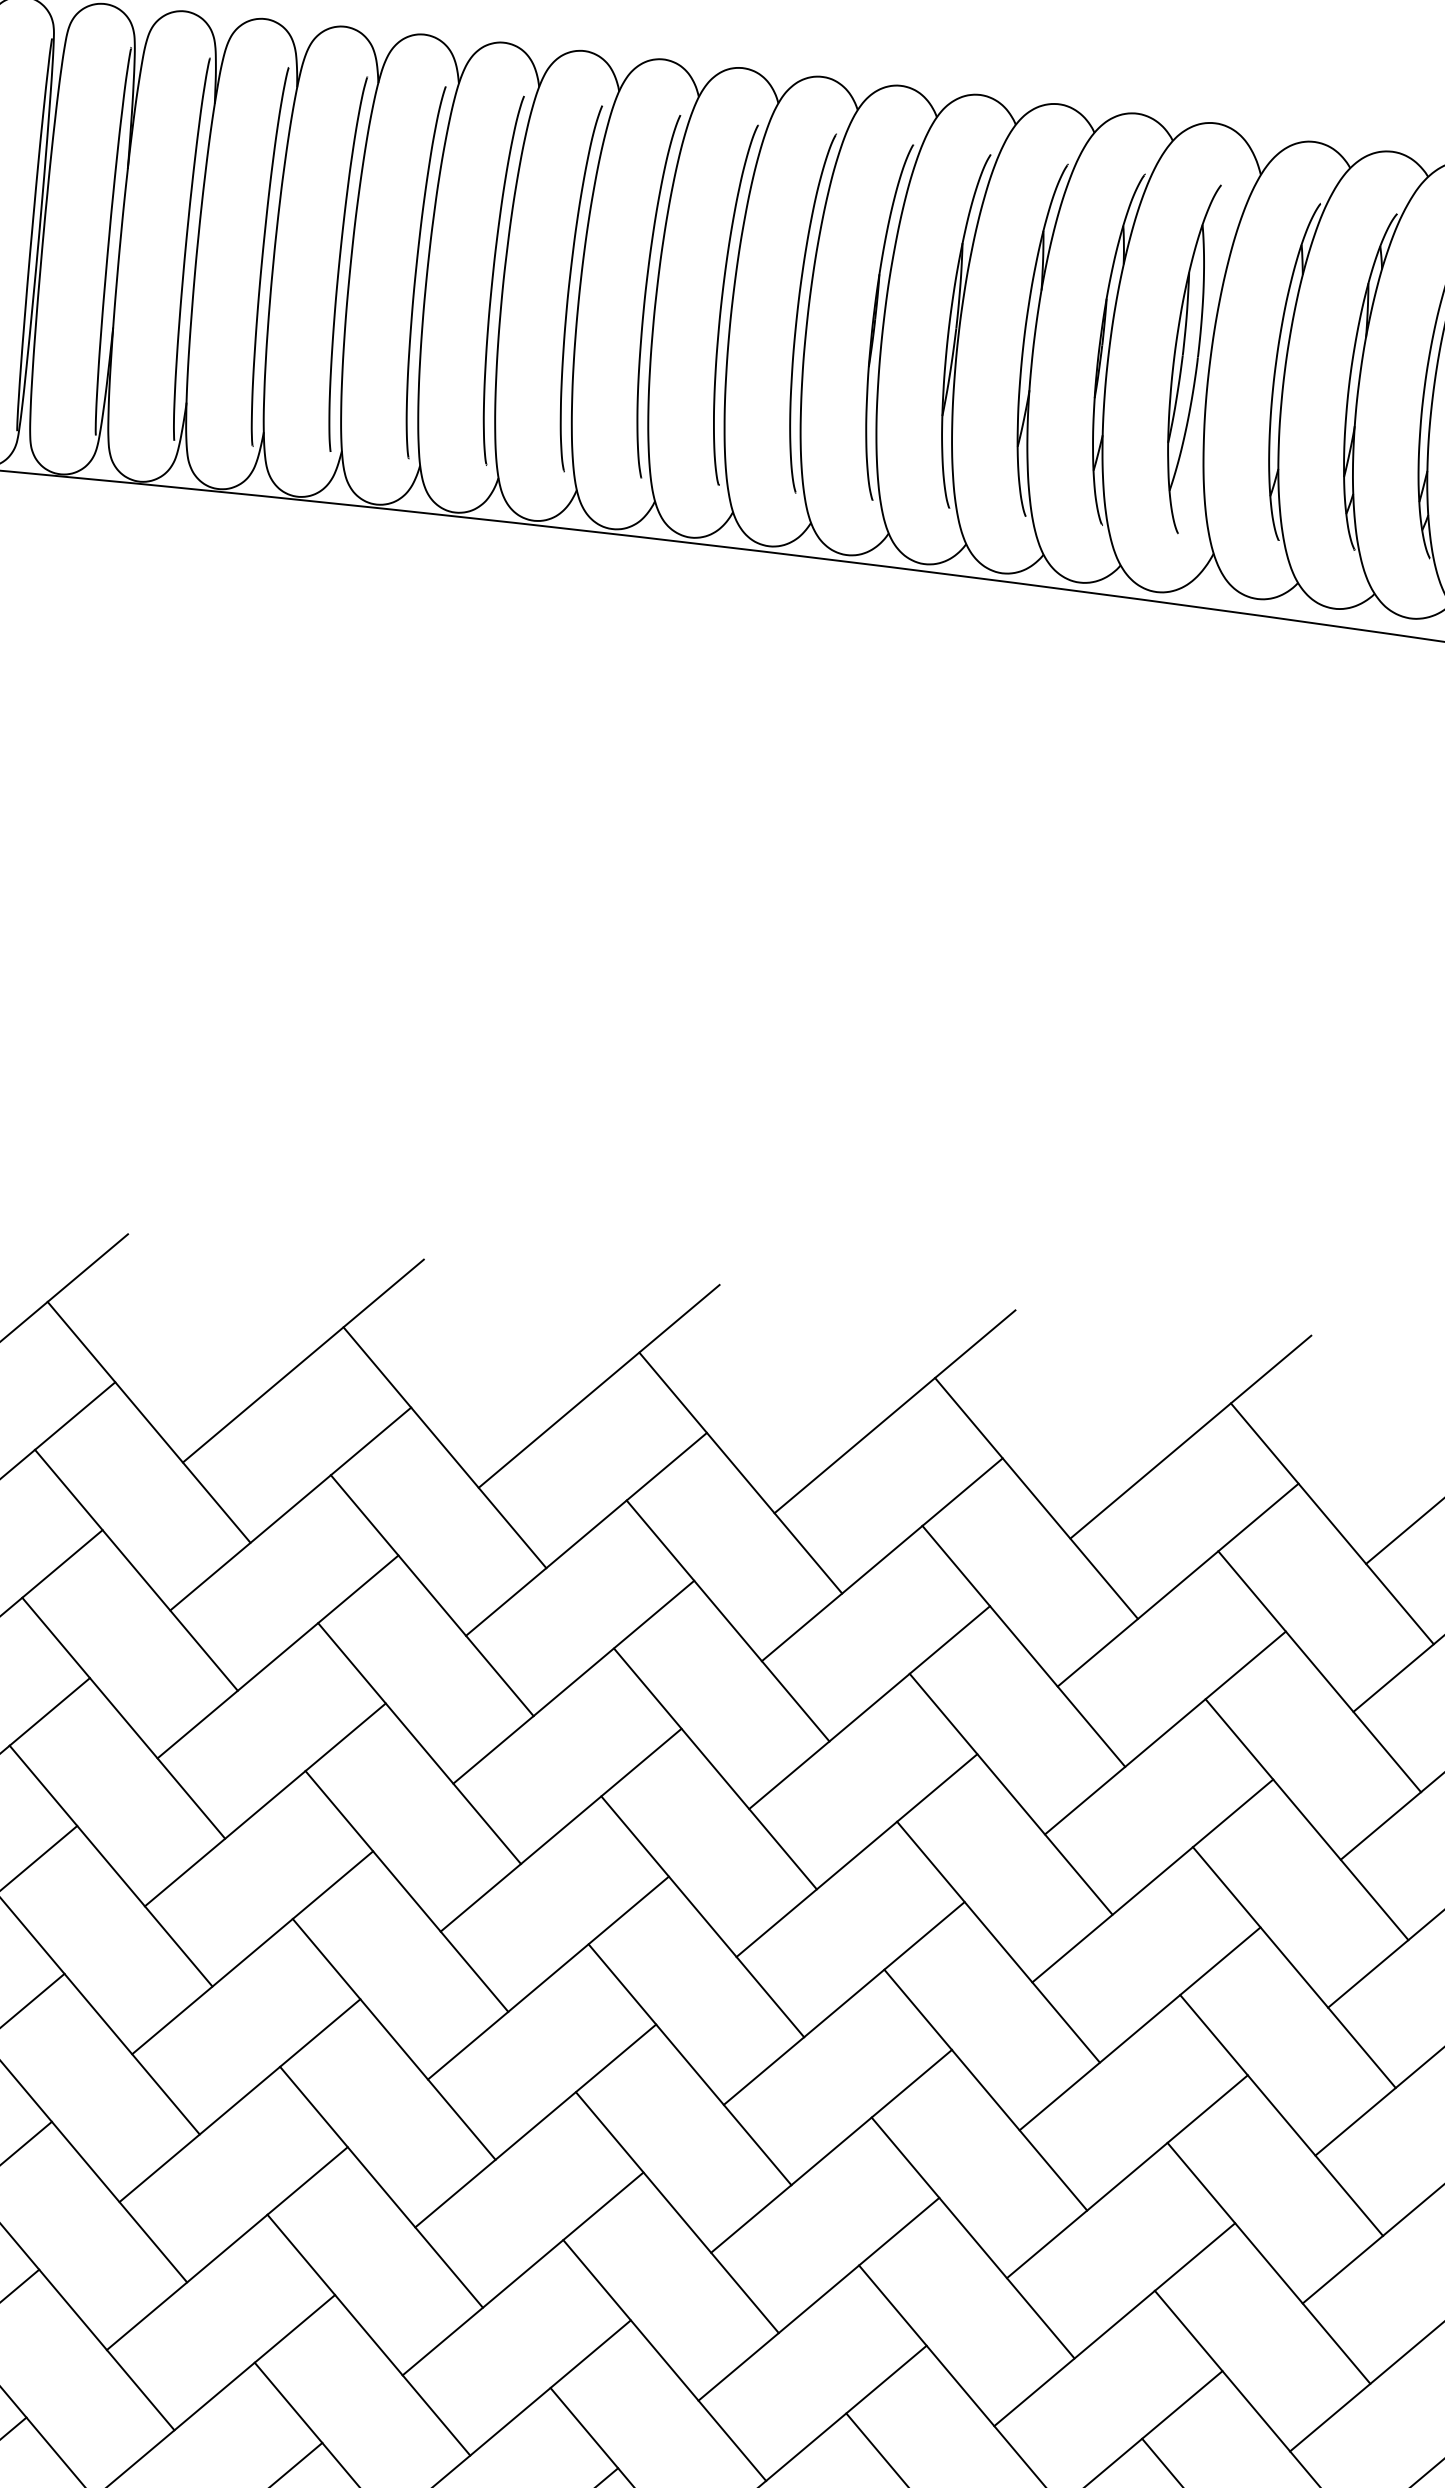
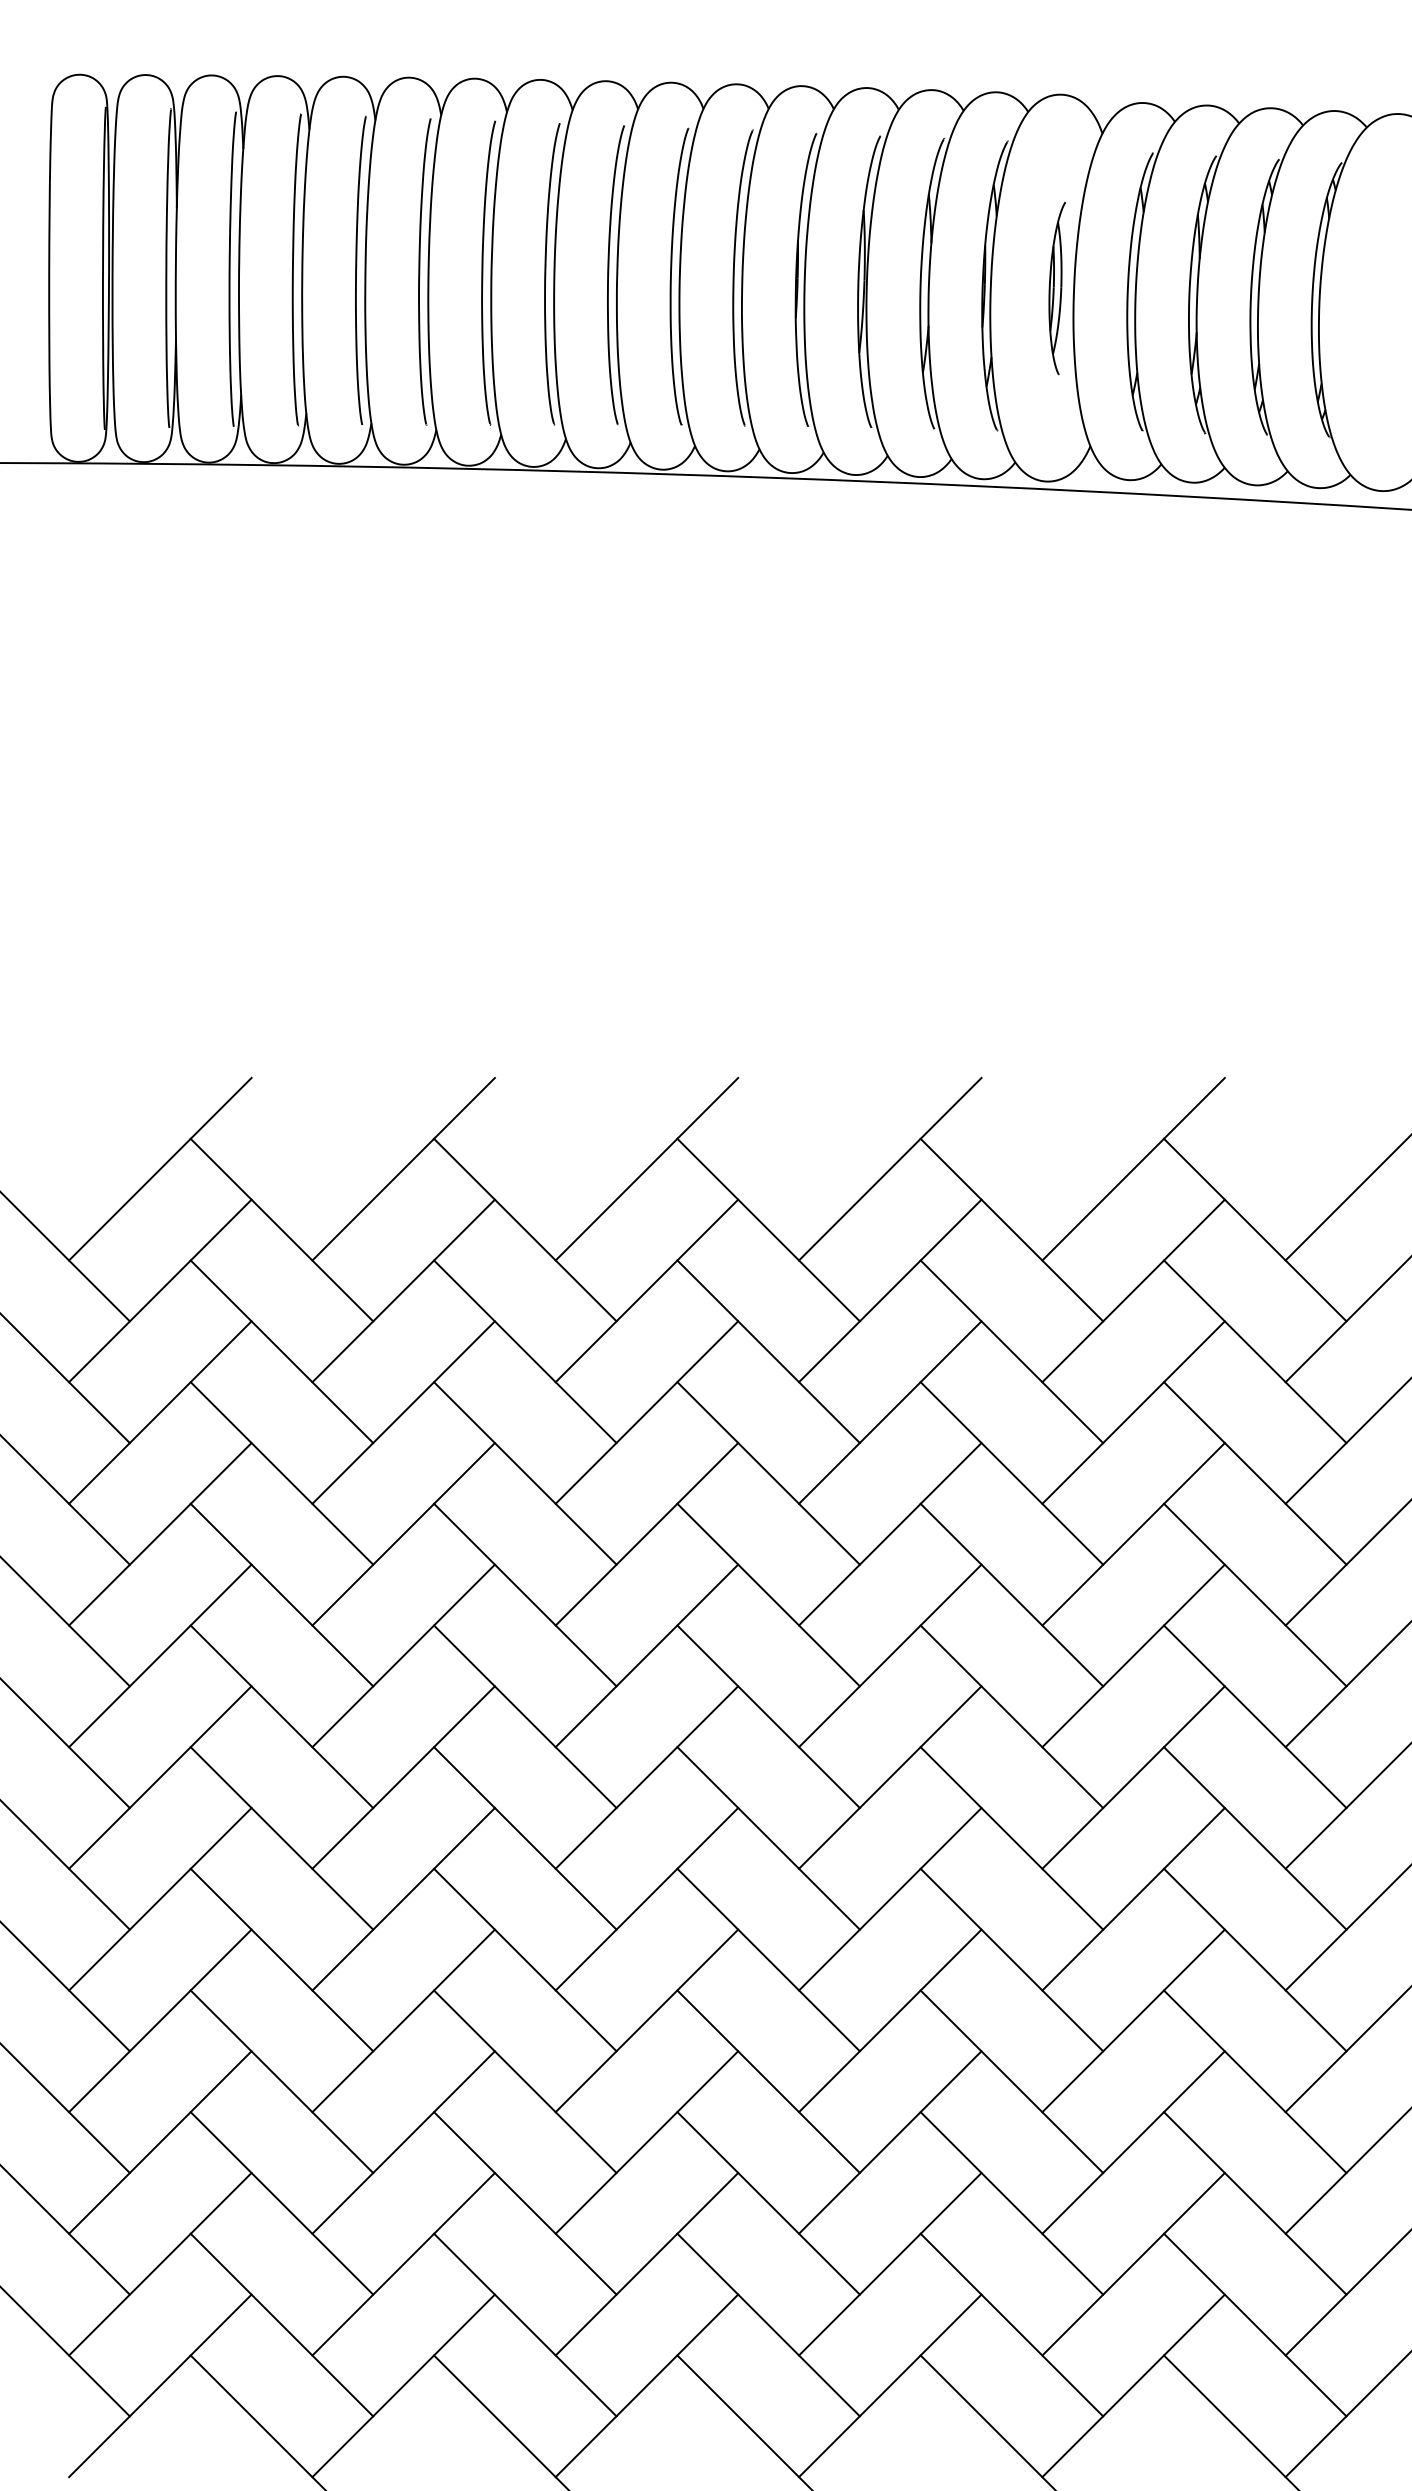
part: (1190, 358) -> (1057, 288), size x0.6

